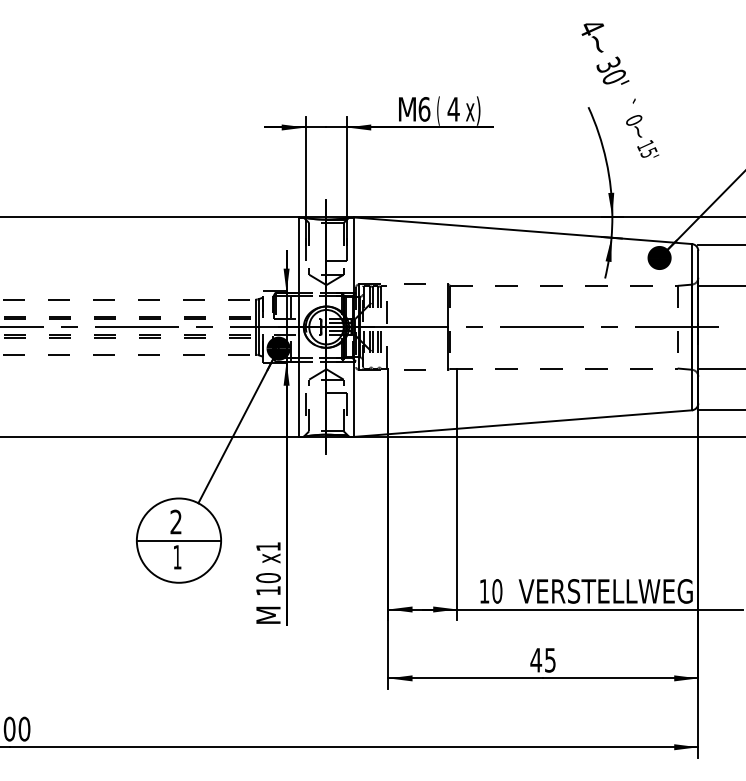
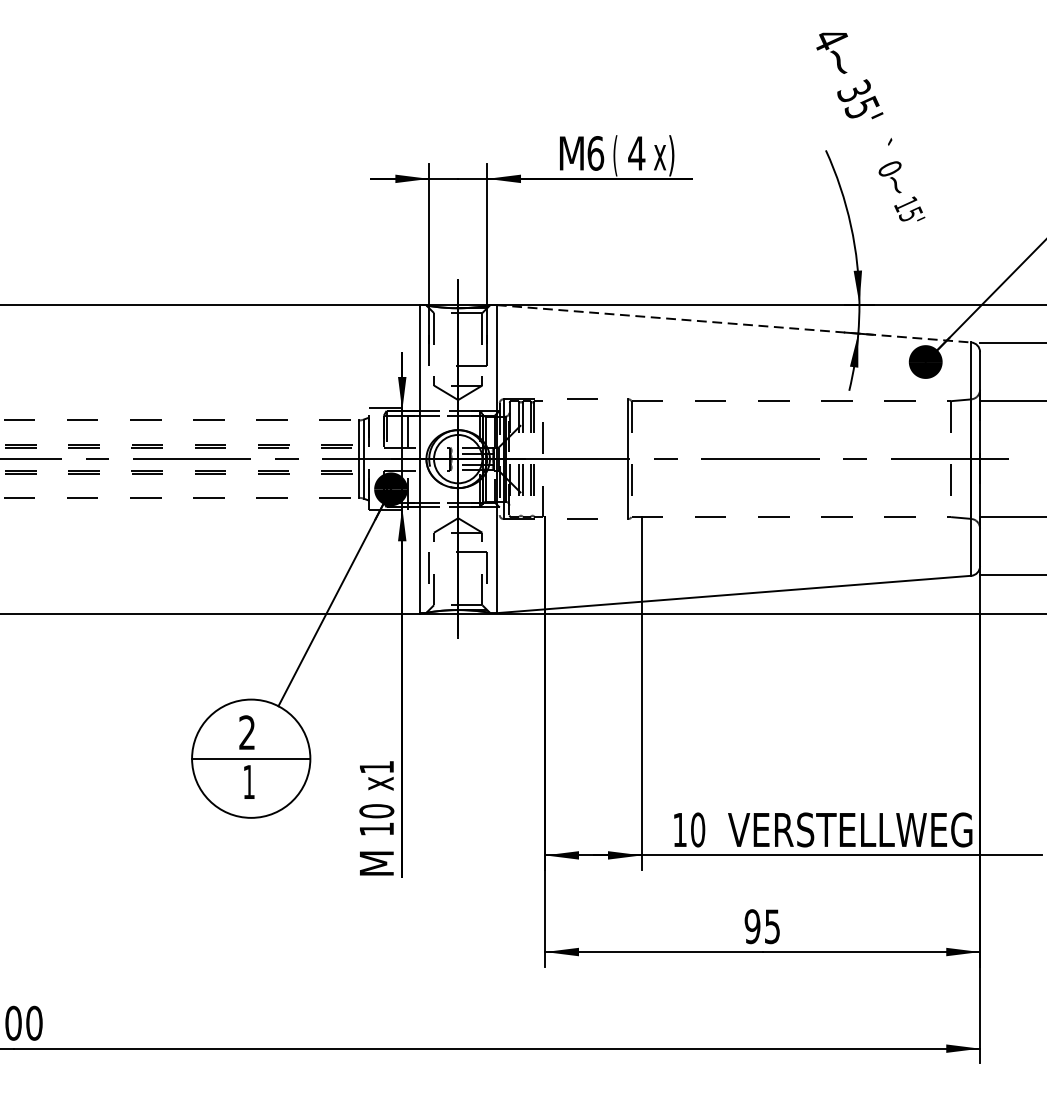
text: (614, 75) -> (862, 105), 30' -> 35'
line: (523, 230) -> (734, 323), solid -> dashed
text: (536, 659) -> (752, 925), 45 -> 95

